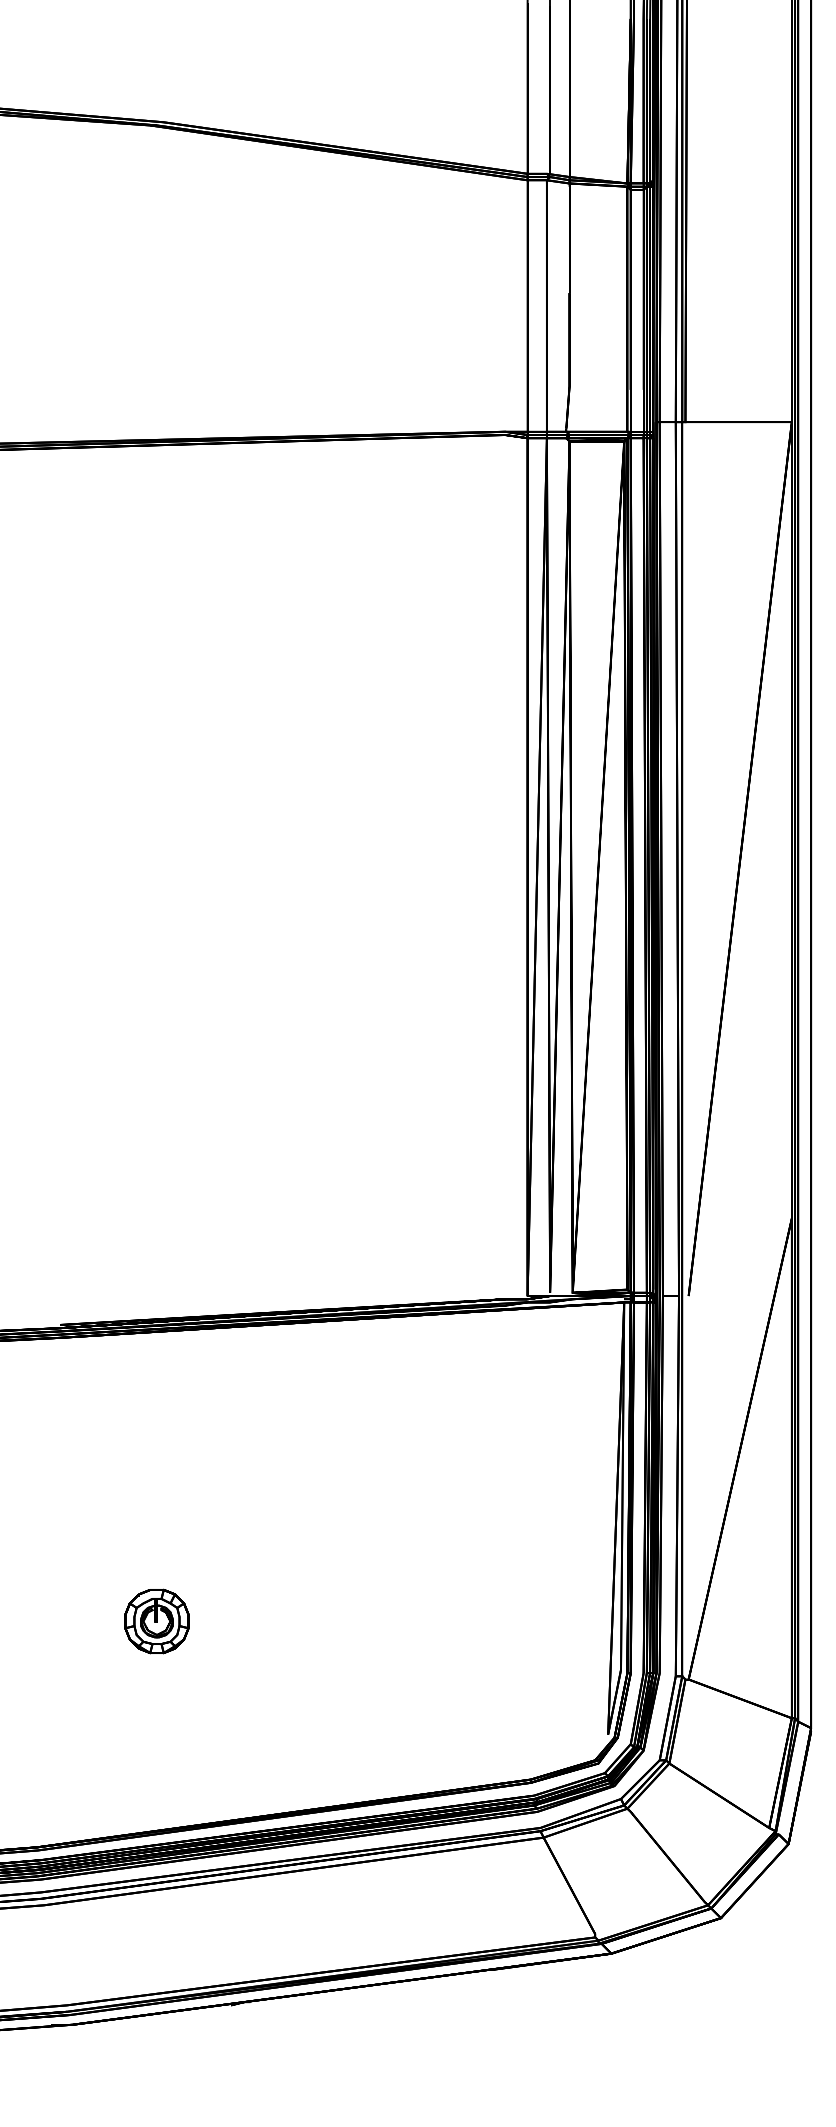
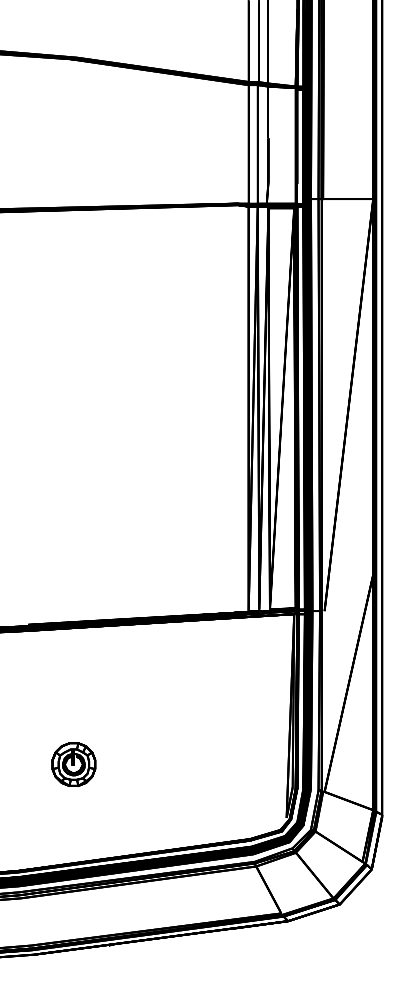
part: (156, 1621) -> (73, 764), size x1.43

